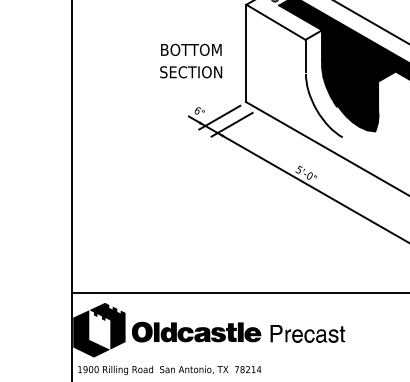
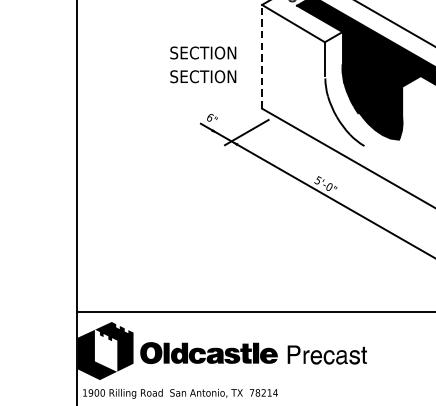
text: (191, 49) -> (203, 52), BOTTOM -> SECTION
line: (246, 53) -> (262, 56), solid -> dashed
line: (219, 117) -> (233, 124), removed

